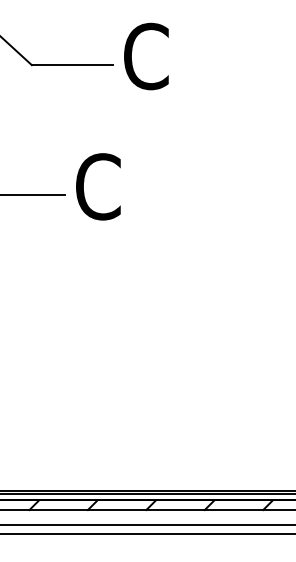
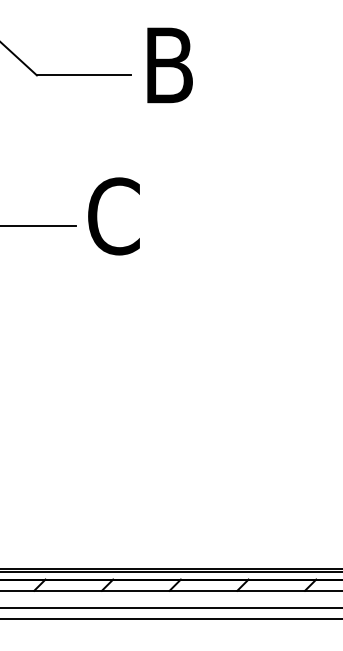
text: (146, 56) -> (169, 65), C -> B

